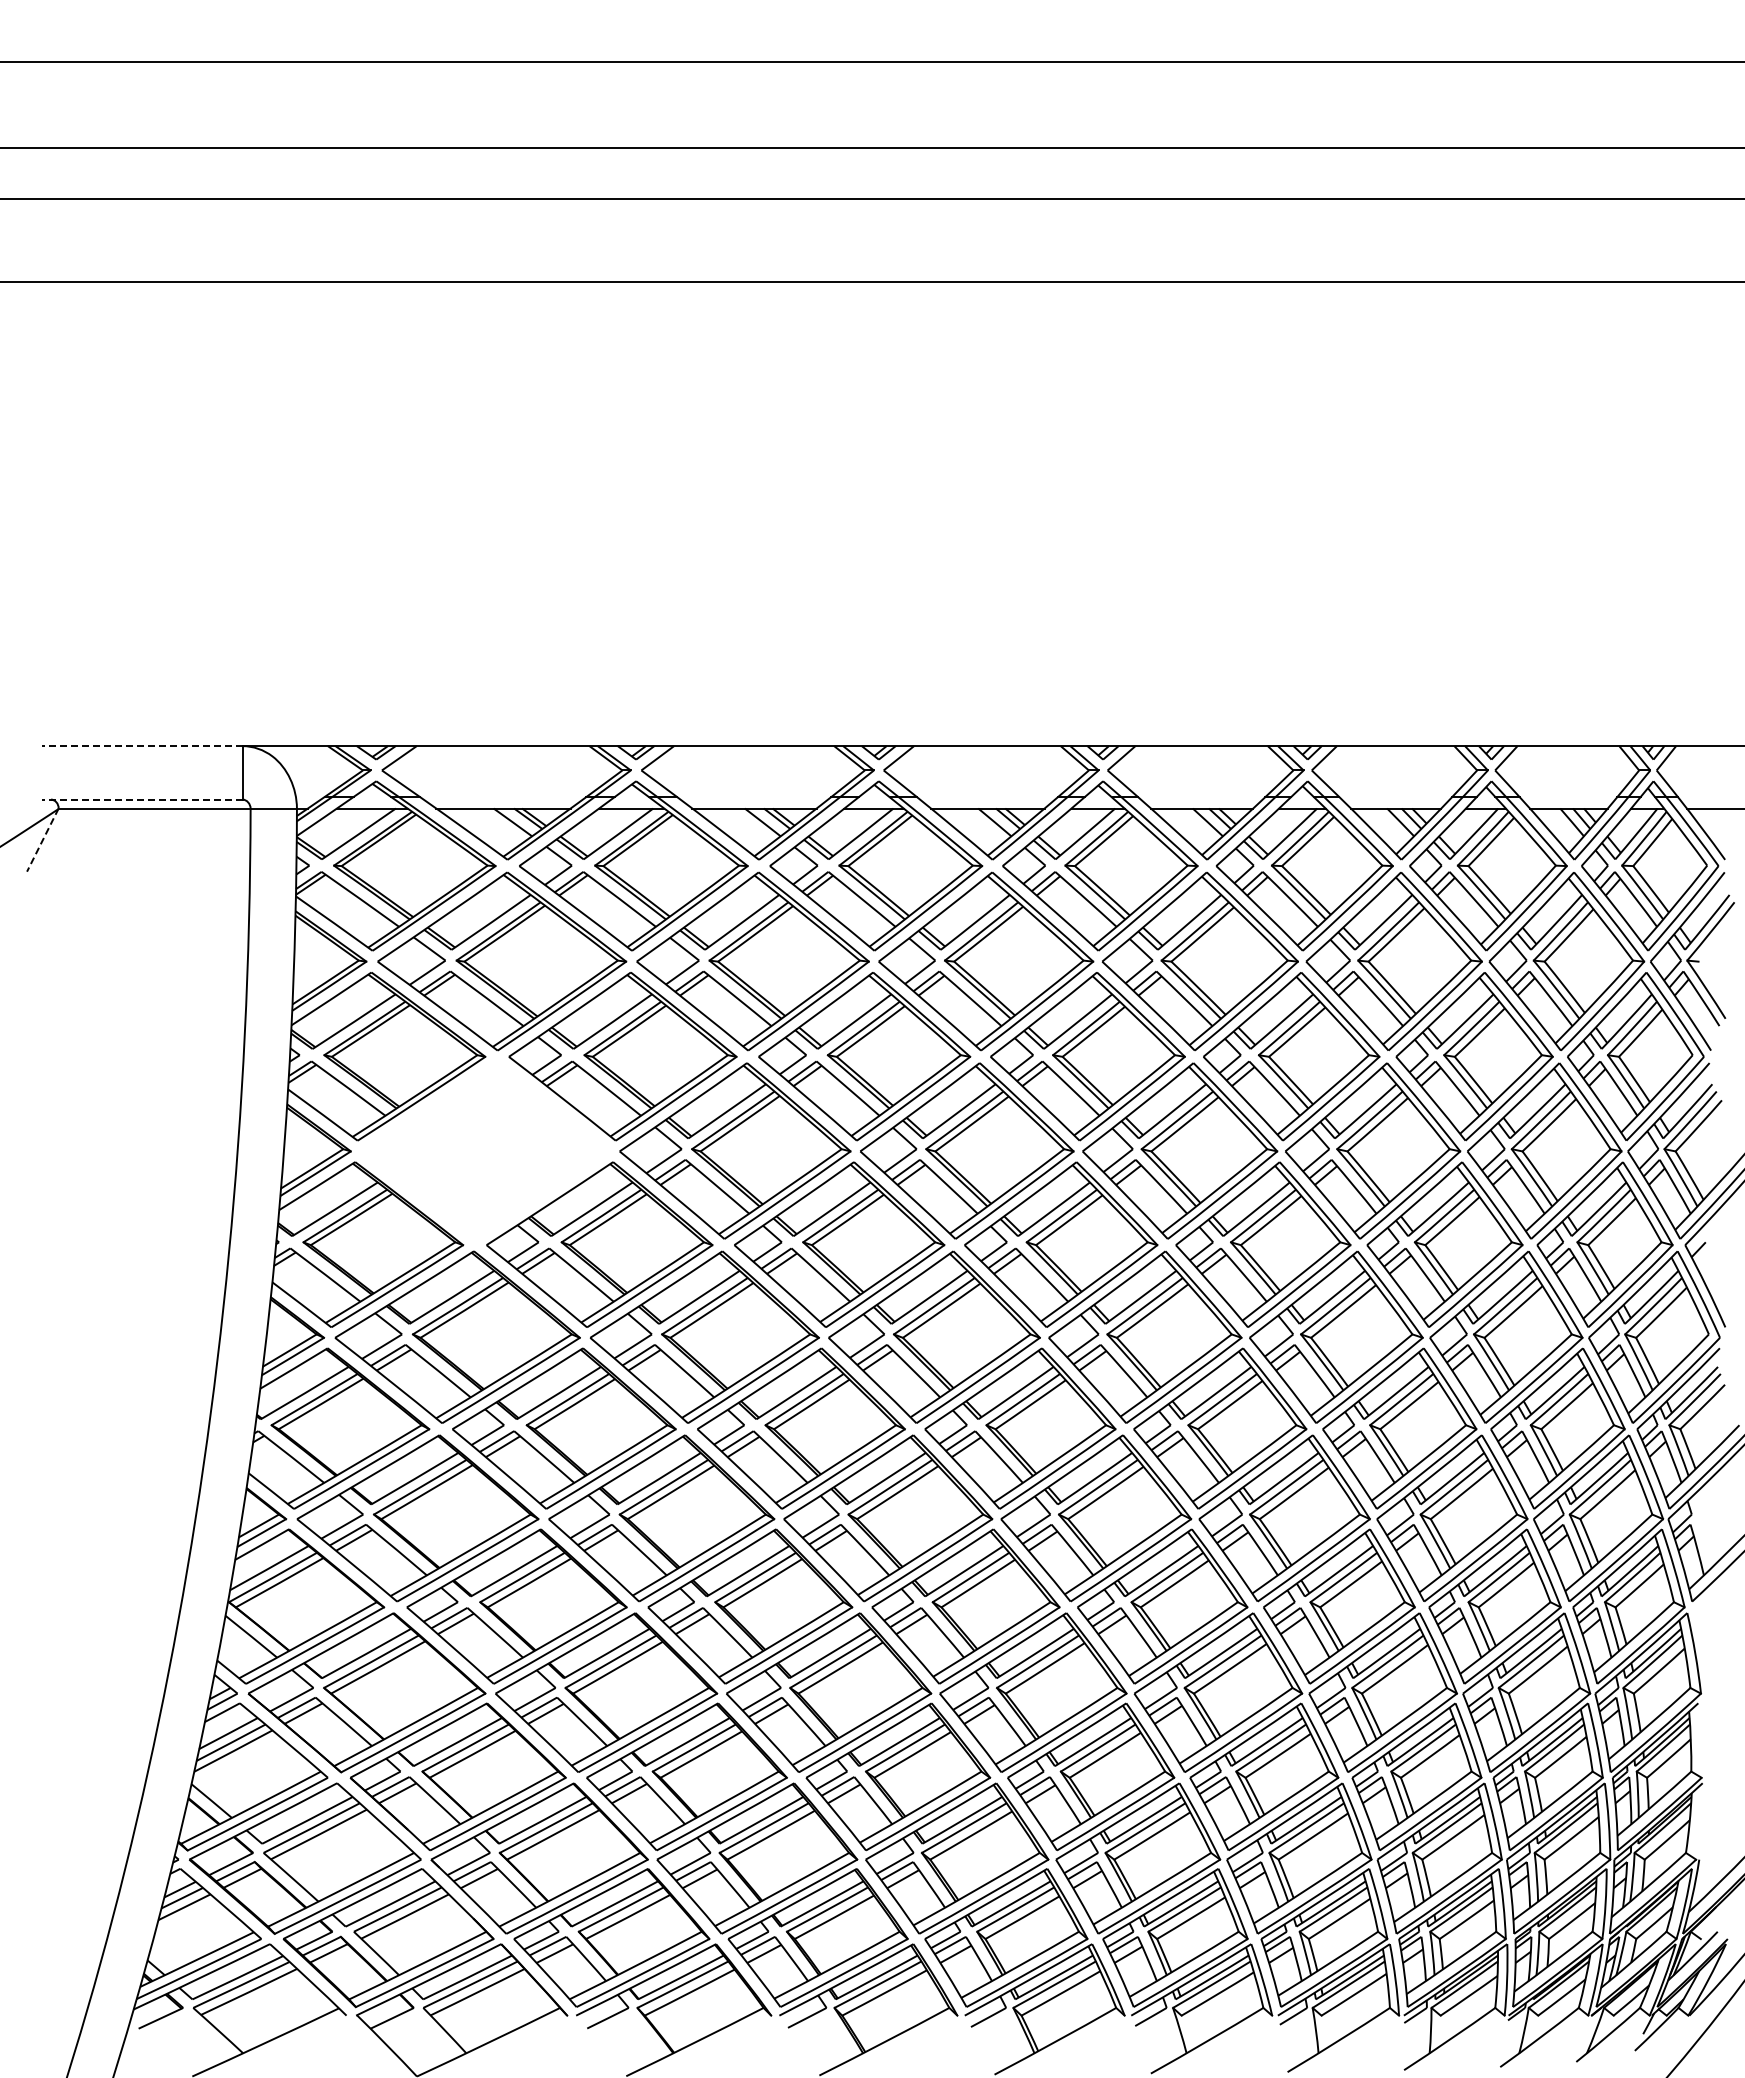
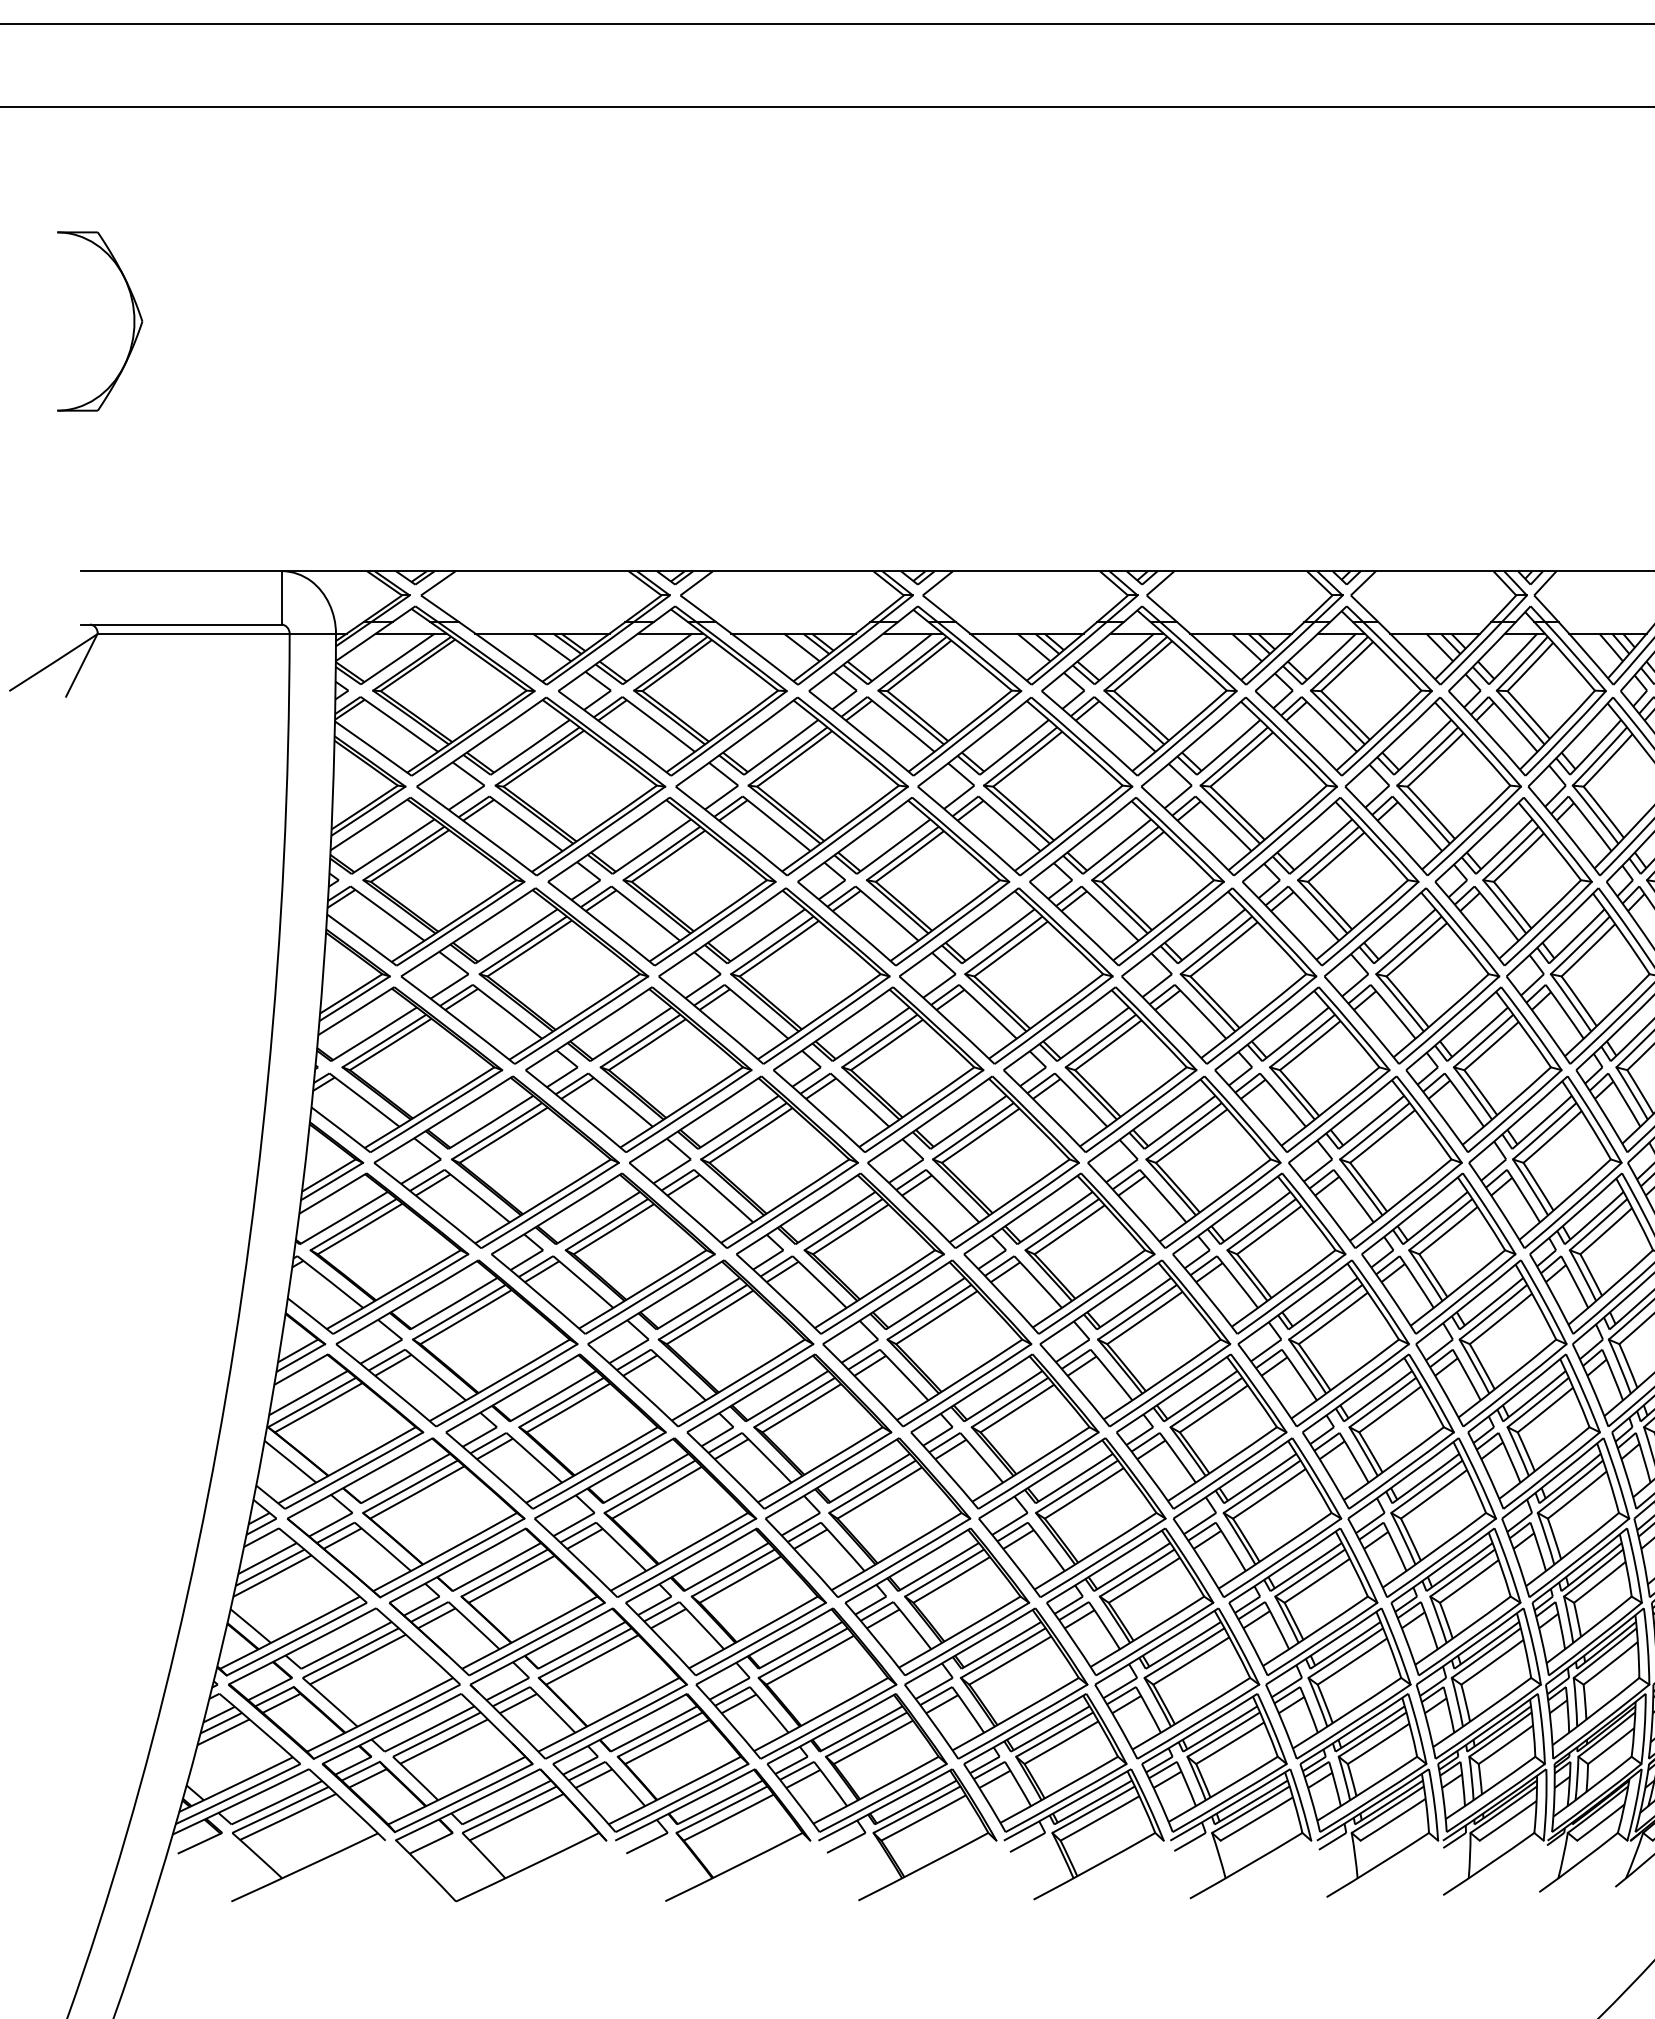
part: (94, 496) -> (133, 321), added
line: (141, 746) -> (180, 571), dashed -> solid
line: (141, 799) -> (180, 624), dashed -> solid
line: (42, 840) -> (81, 665), dashed -> solid
part: (485, 1150) -> (524, 975), added

